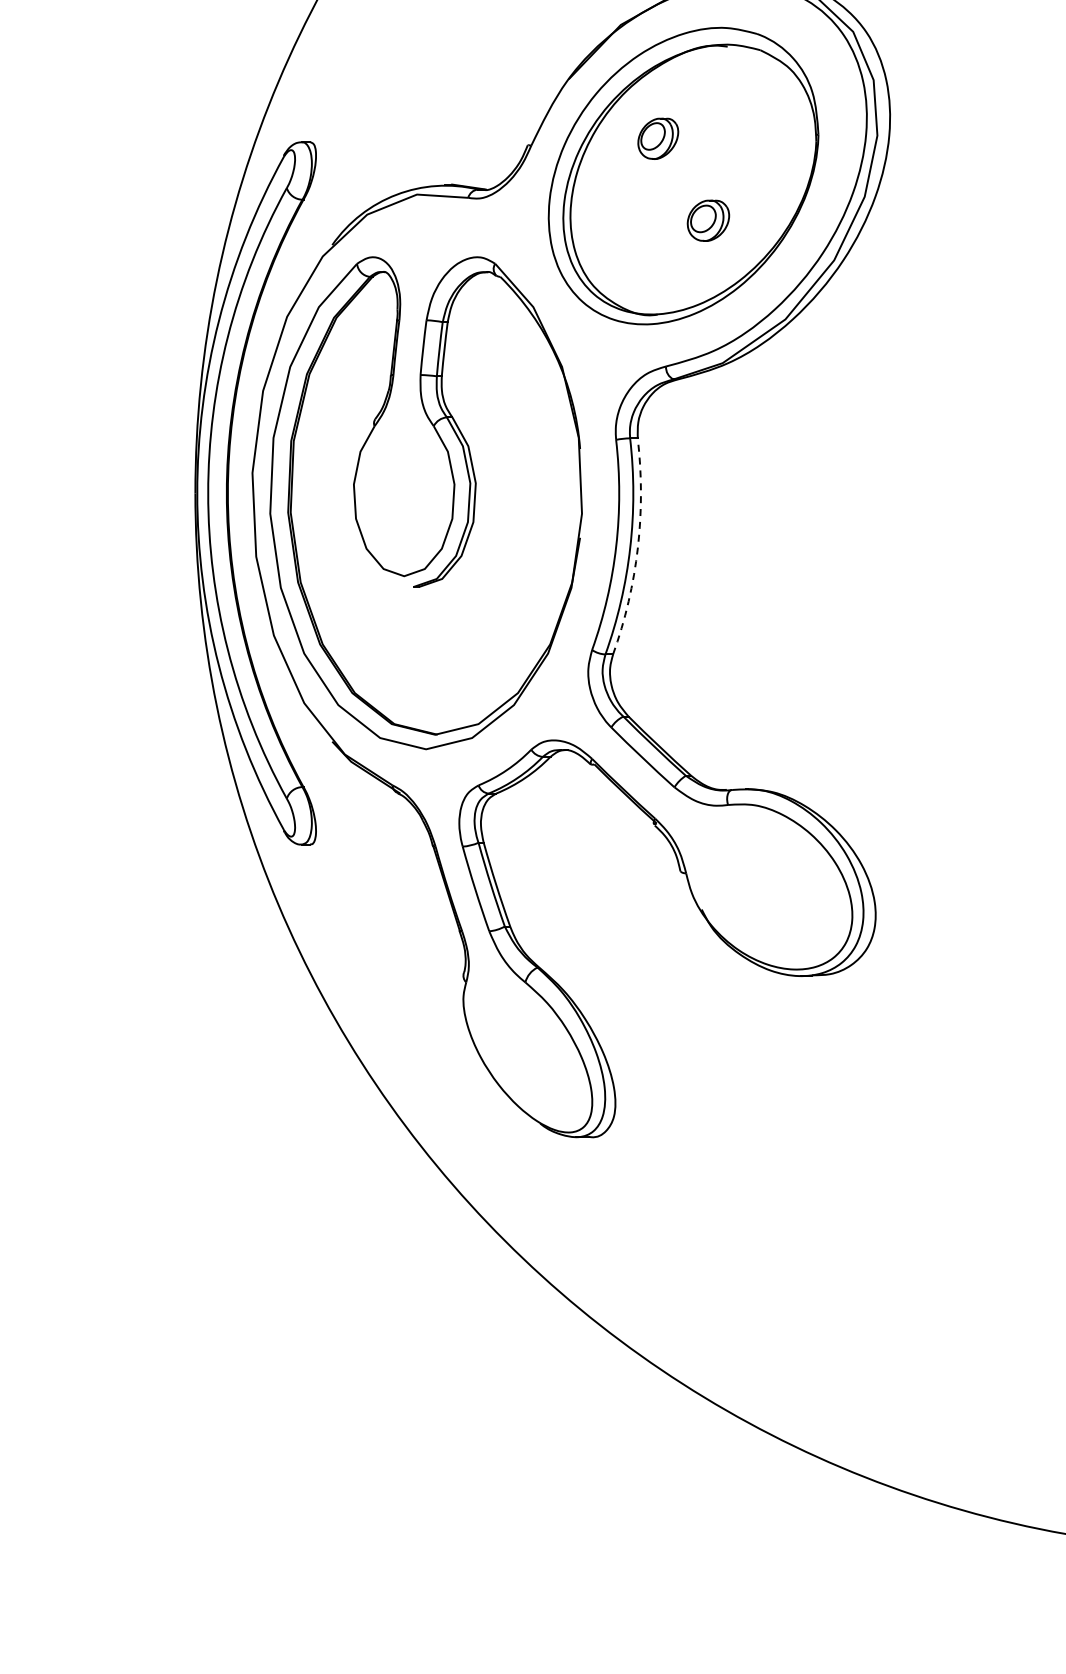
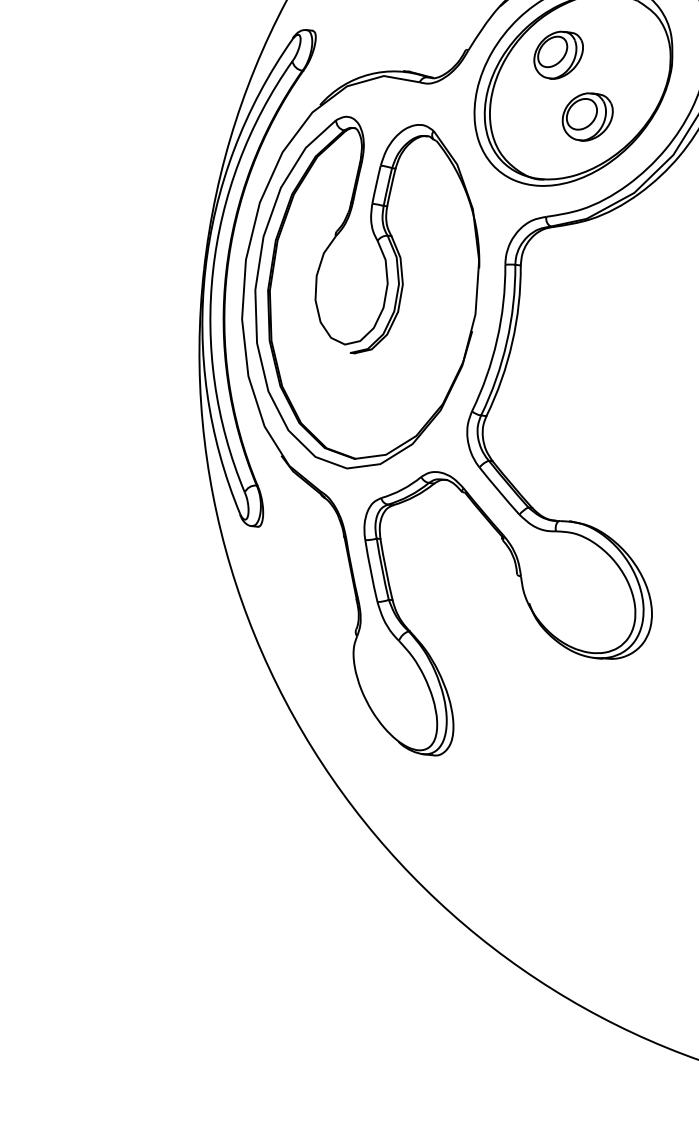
part: (658, 138) -> (558, 55), size x1.67
part: (708, 220) -> (587, 117), size x1.67
arc: (637, 547) -> (512, 342), dashed -> solid

